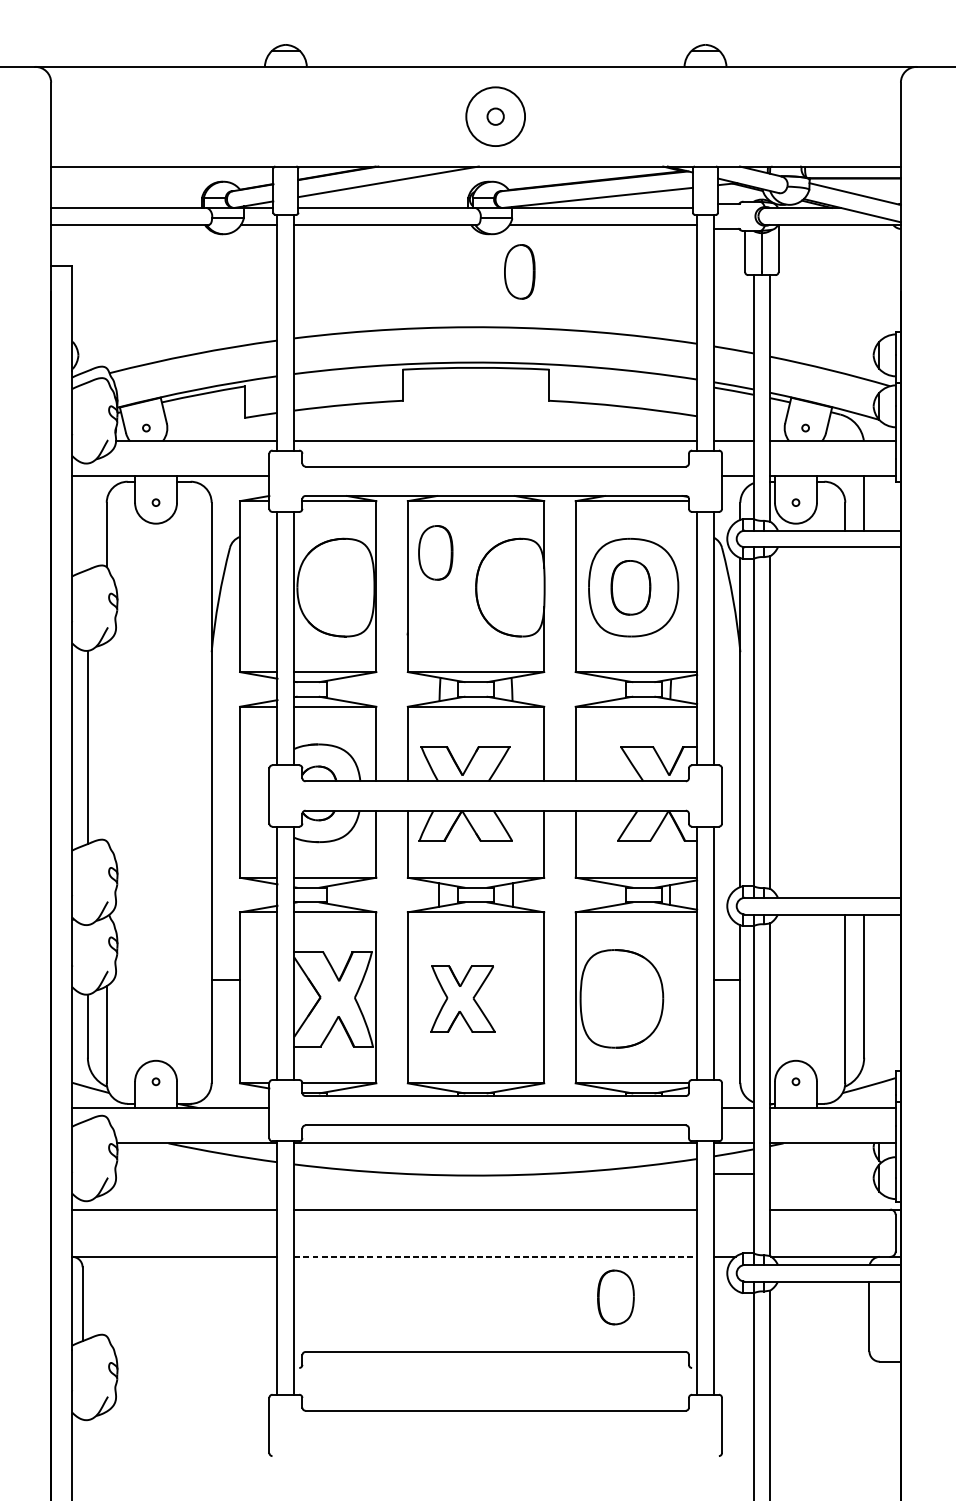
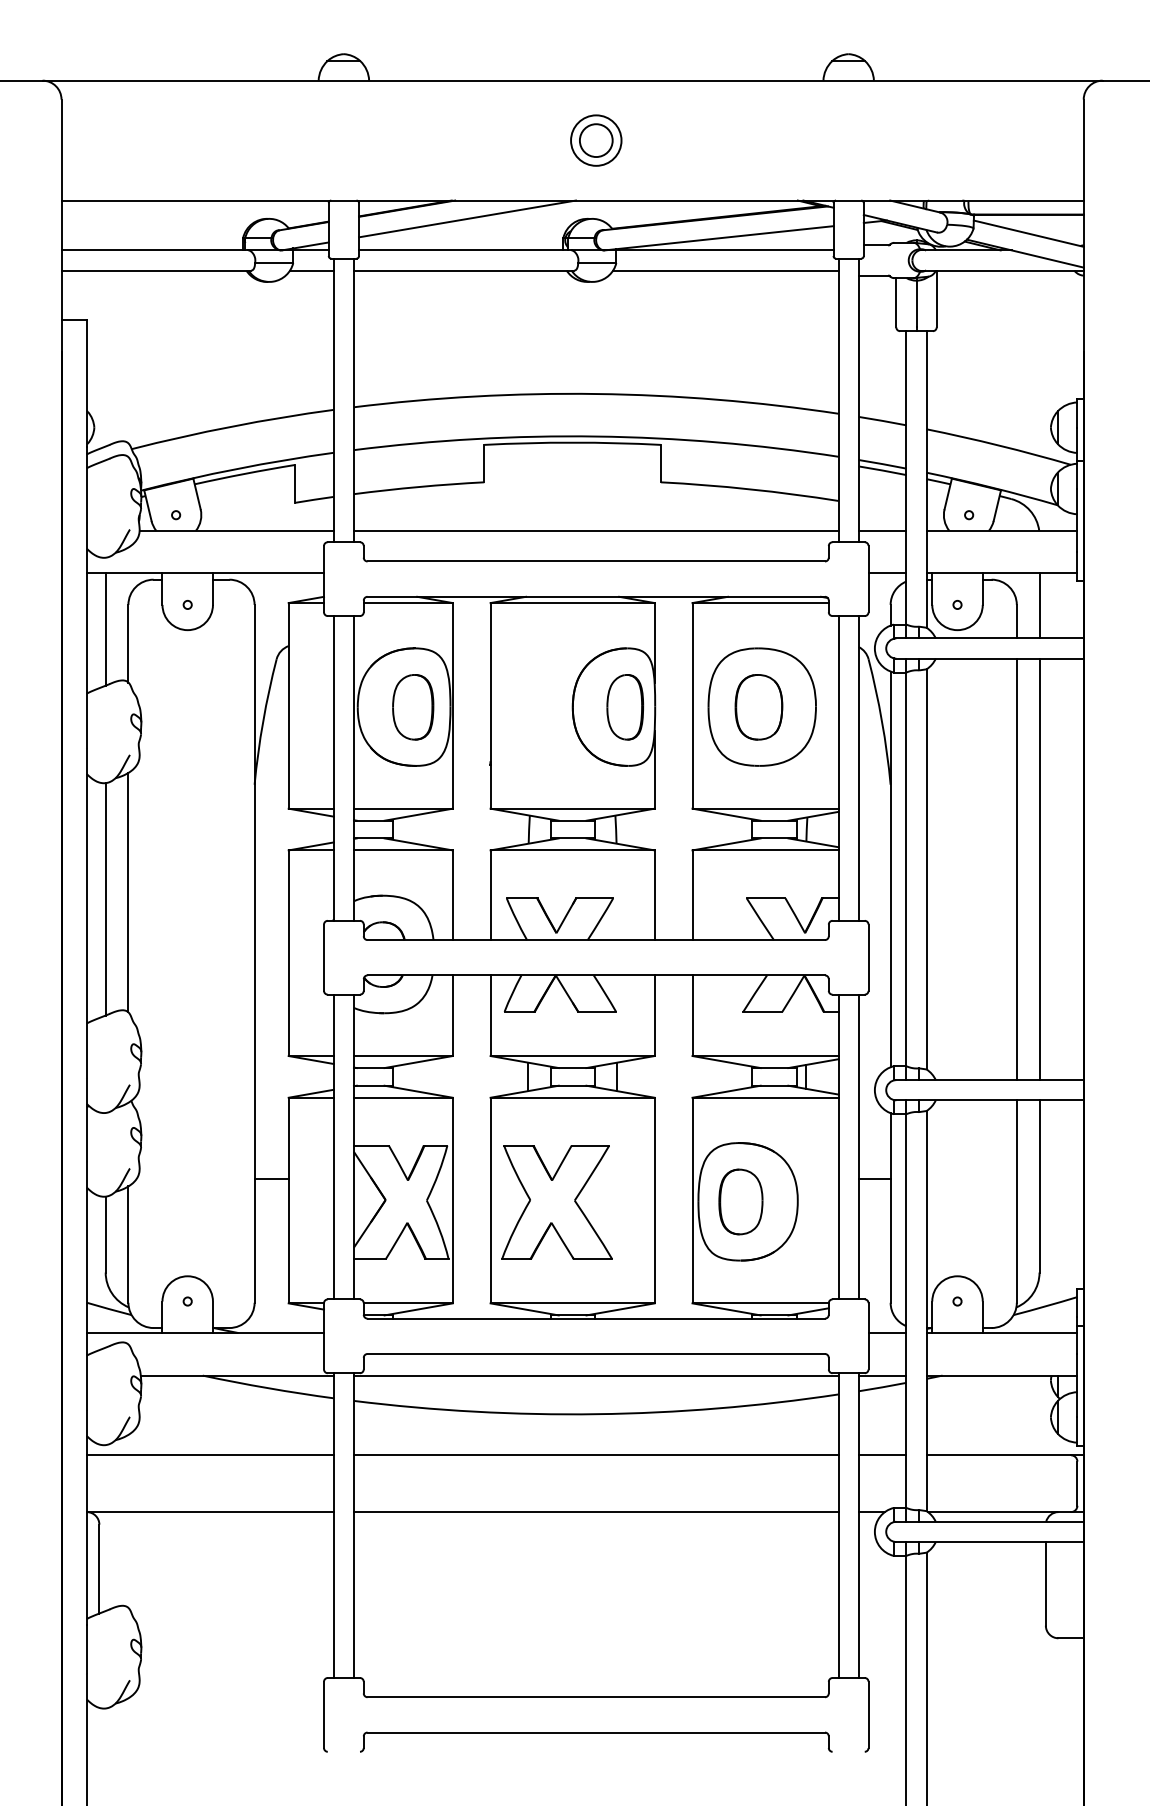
circle: (495, 116) -> (595, 140), size x1.67
circle: (495, 116) -> (596, 140), size x0.71
part: (519, 272) -> (625, 707), moved
line: (87, 523) -> (105, 629), added
part: (436, 553) -> (413, 707), moved
line: (845, 722) -> (1016, 869), added
line: (864, 722) -> (1039, 869), added
line: (106, 741) -> (128, 892), added
part: (462, 999) -> (556, 1202), size x1.43
line: (733, 1174) -> (882, 1455), moved
line: (495, 1257) -> (596, 1512), dashed -> solid
part: (615, 1297) -> (740, 1201), moved
part: (495, 1352) -> (596, 1733), moved

